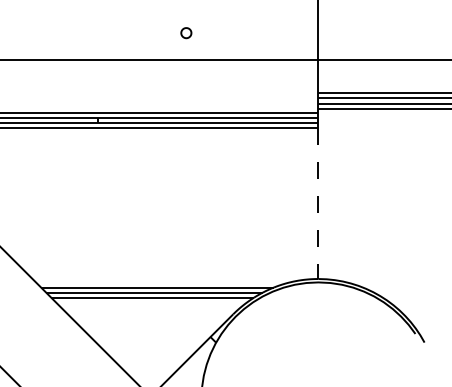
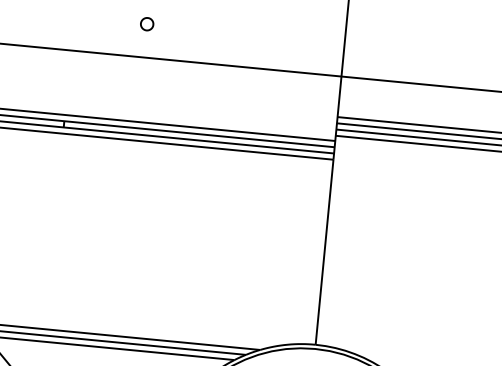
part: (186, 33) -> (147, 24), moved
line: (318, 204) -> (324, 253), dashed -> solid

